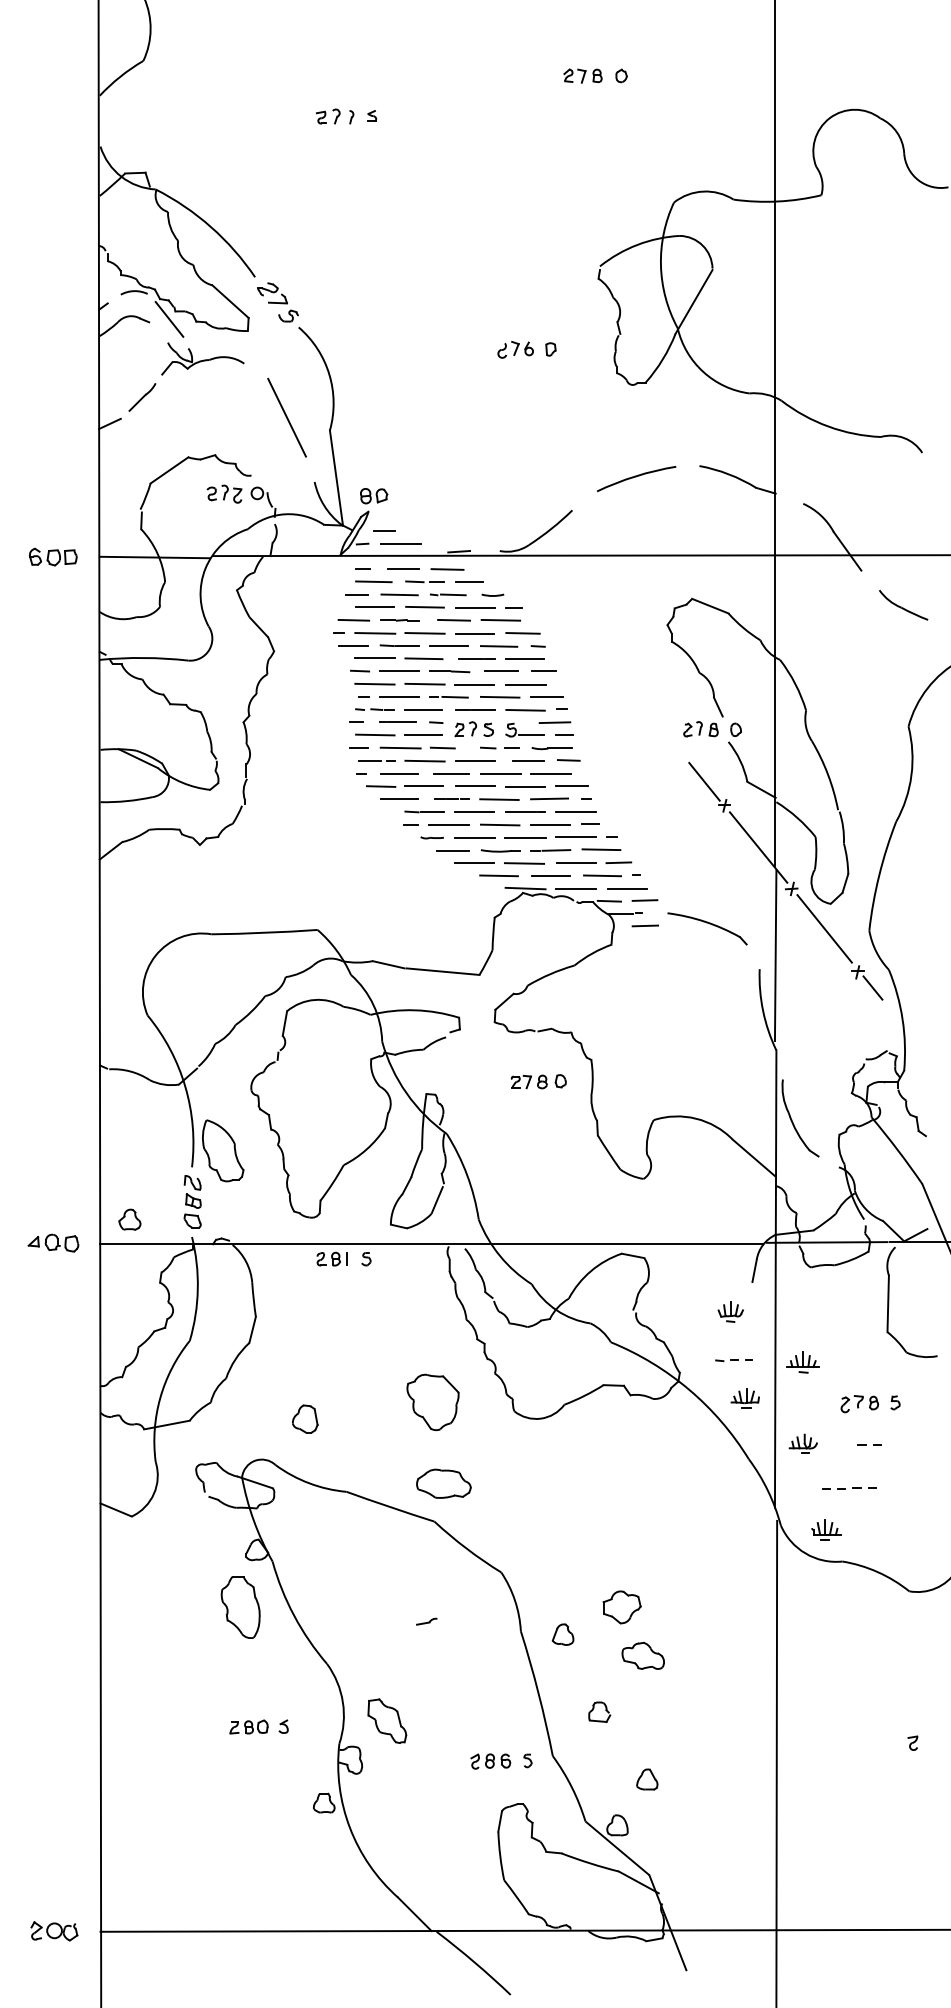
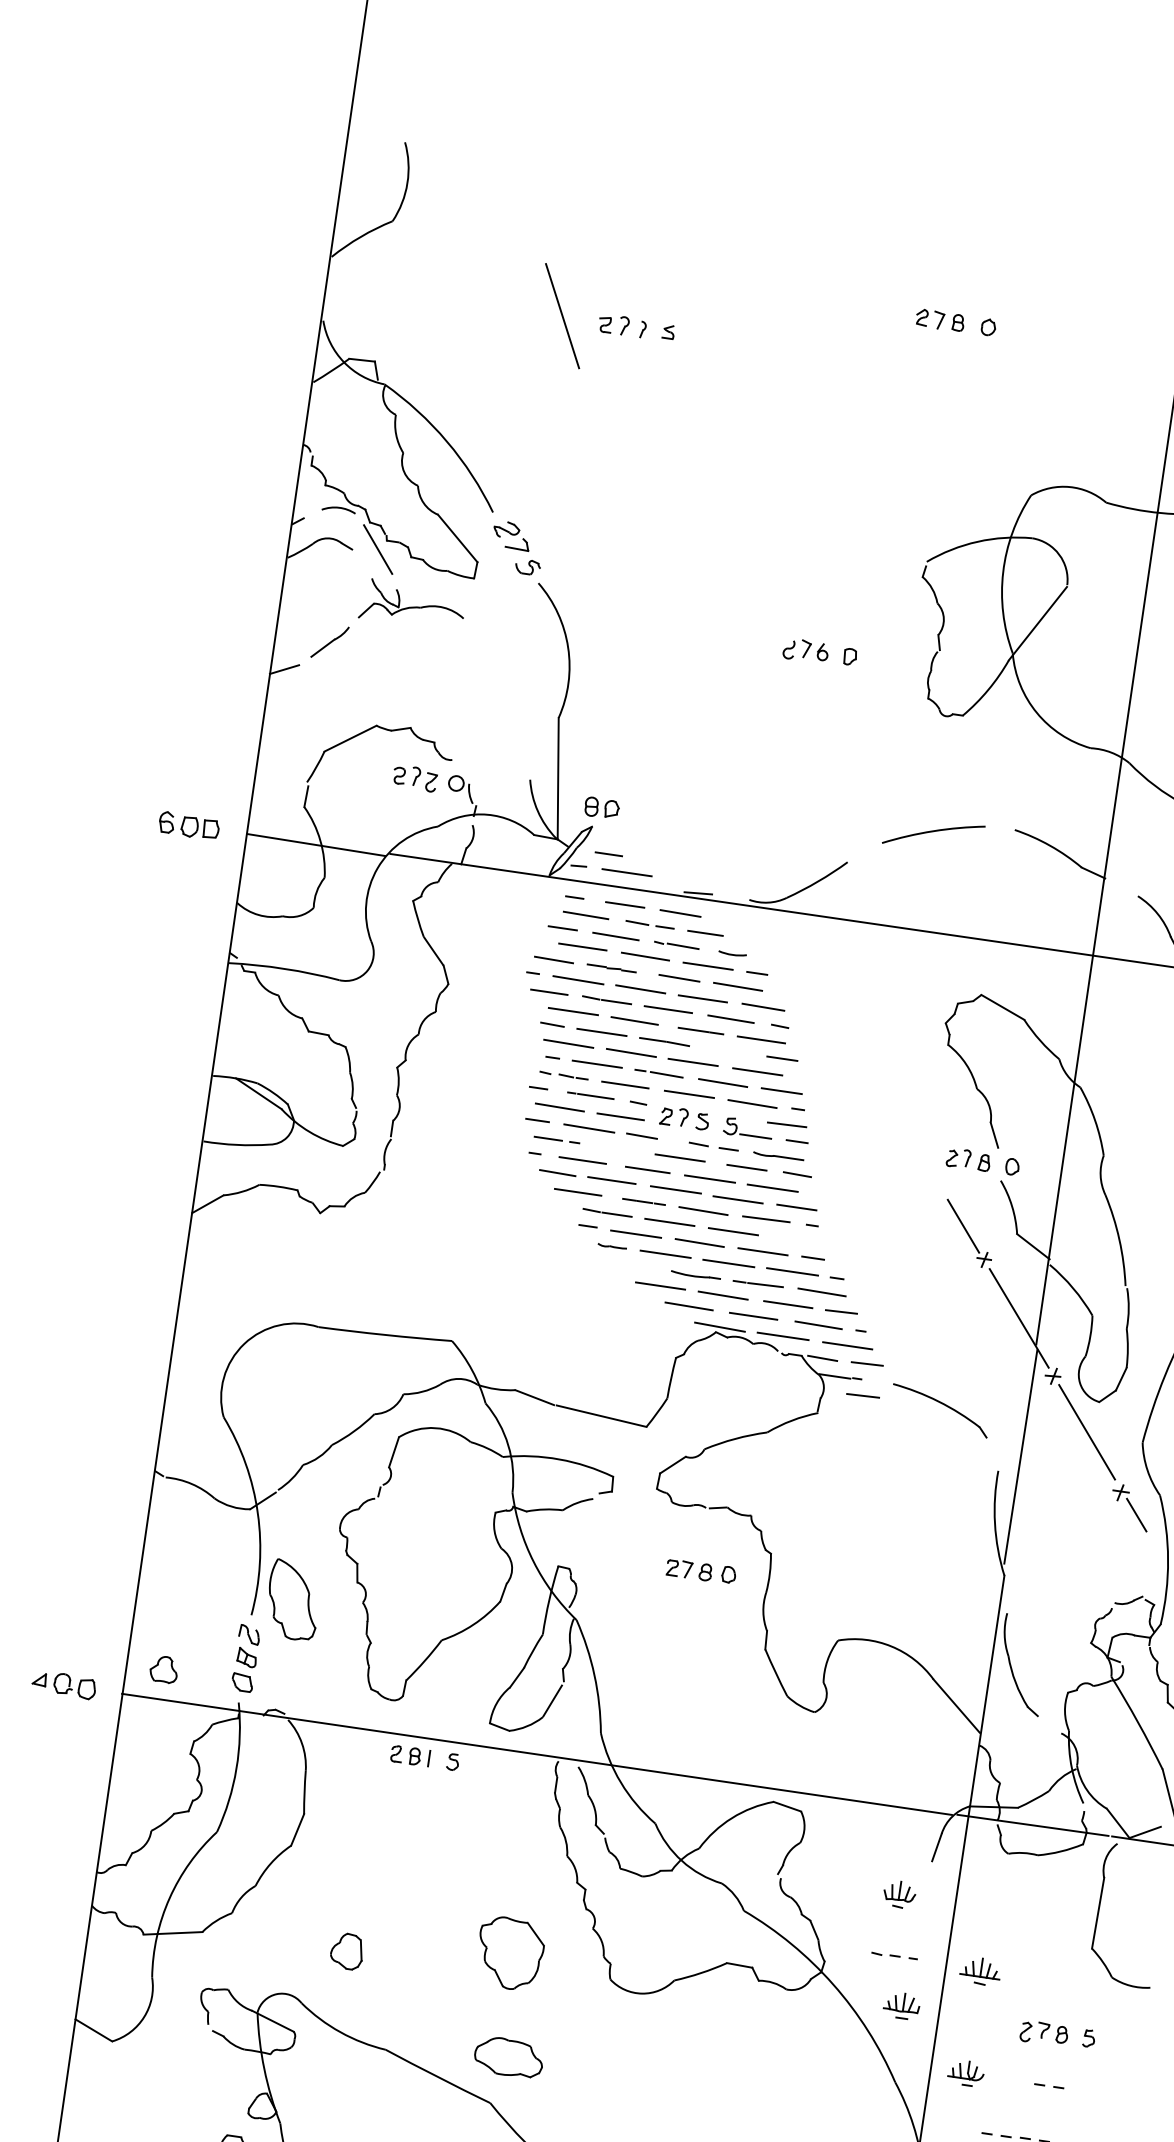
line: (286, 417) -> (561, 315), moved
line: (501, 671) -> (729, 1051), removed
line: (424, 760) -> (616, 1148), removed
line: (575, 811) -> (796, 1239), removed
line: (452, 850) -> (635, 1266), removed

